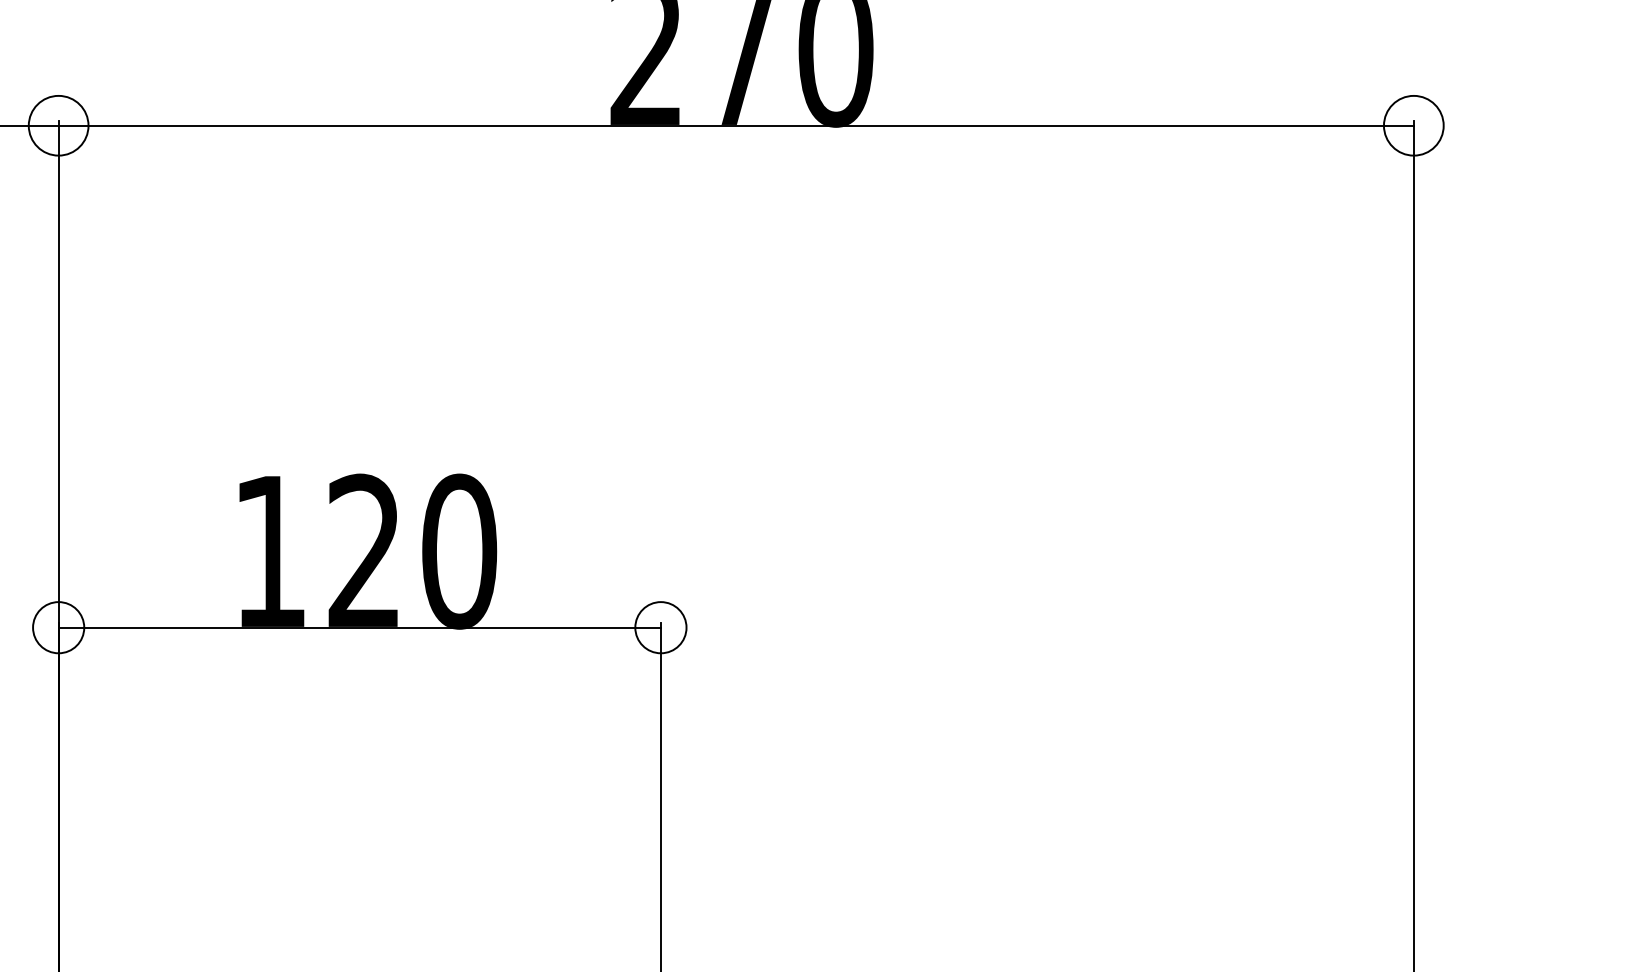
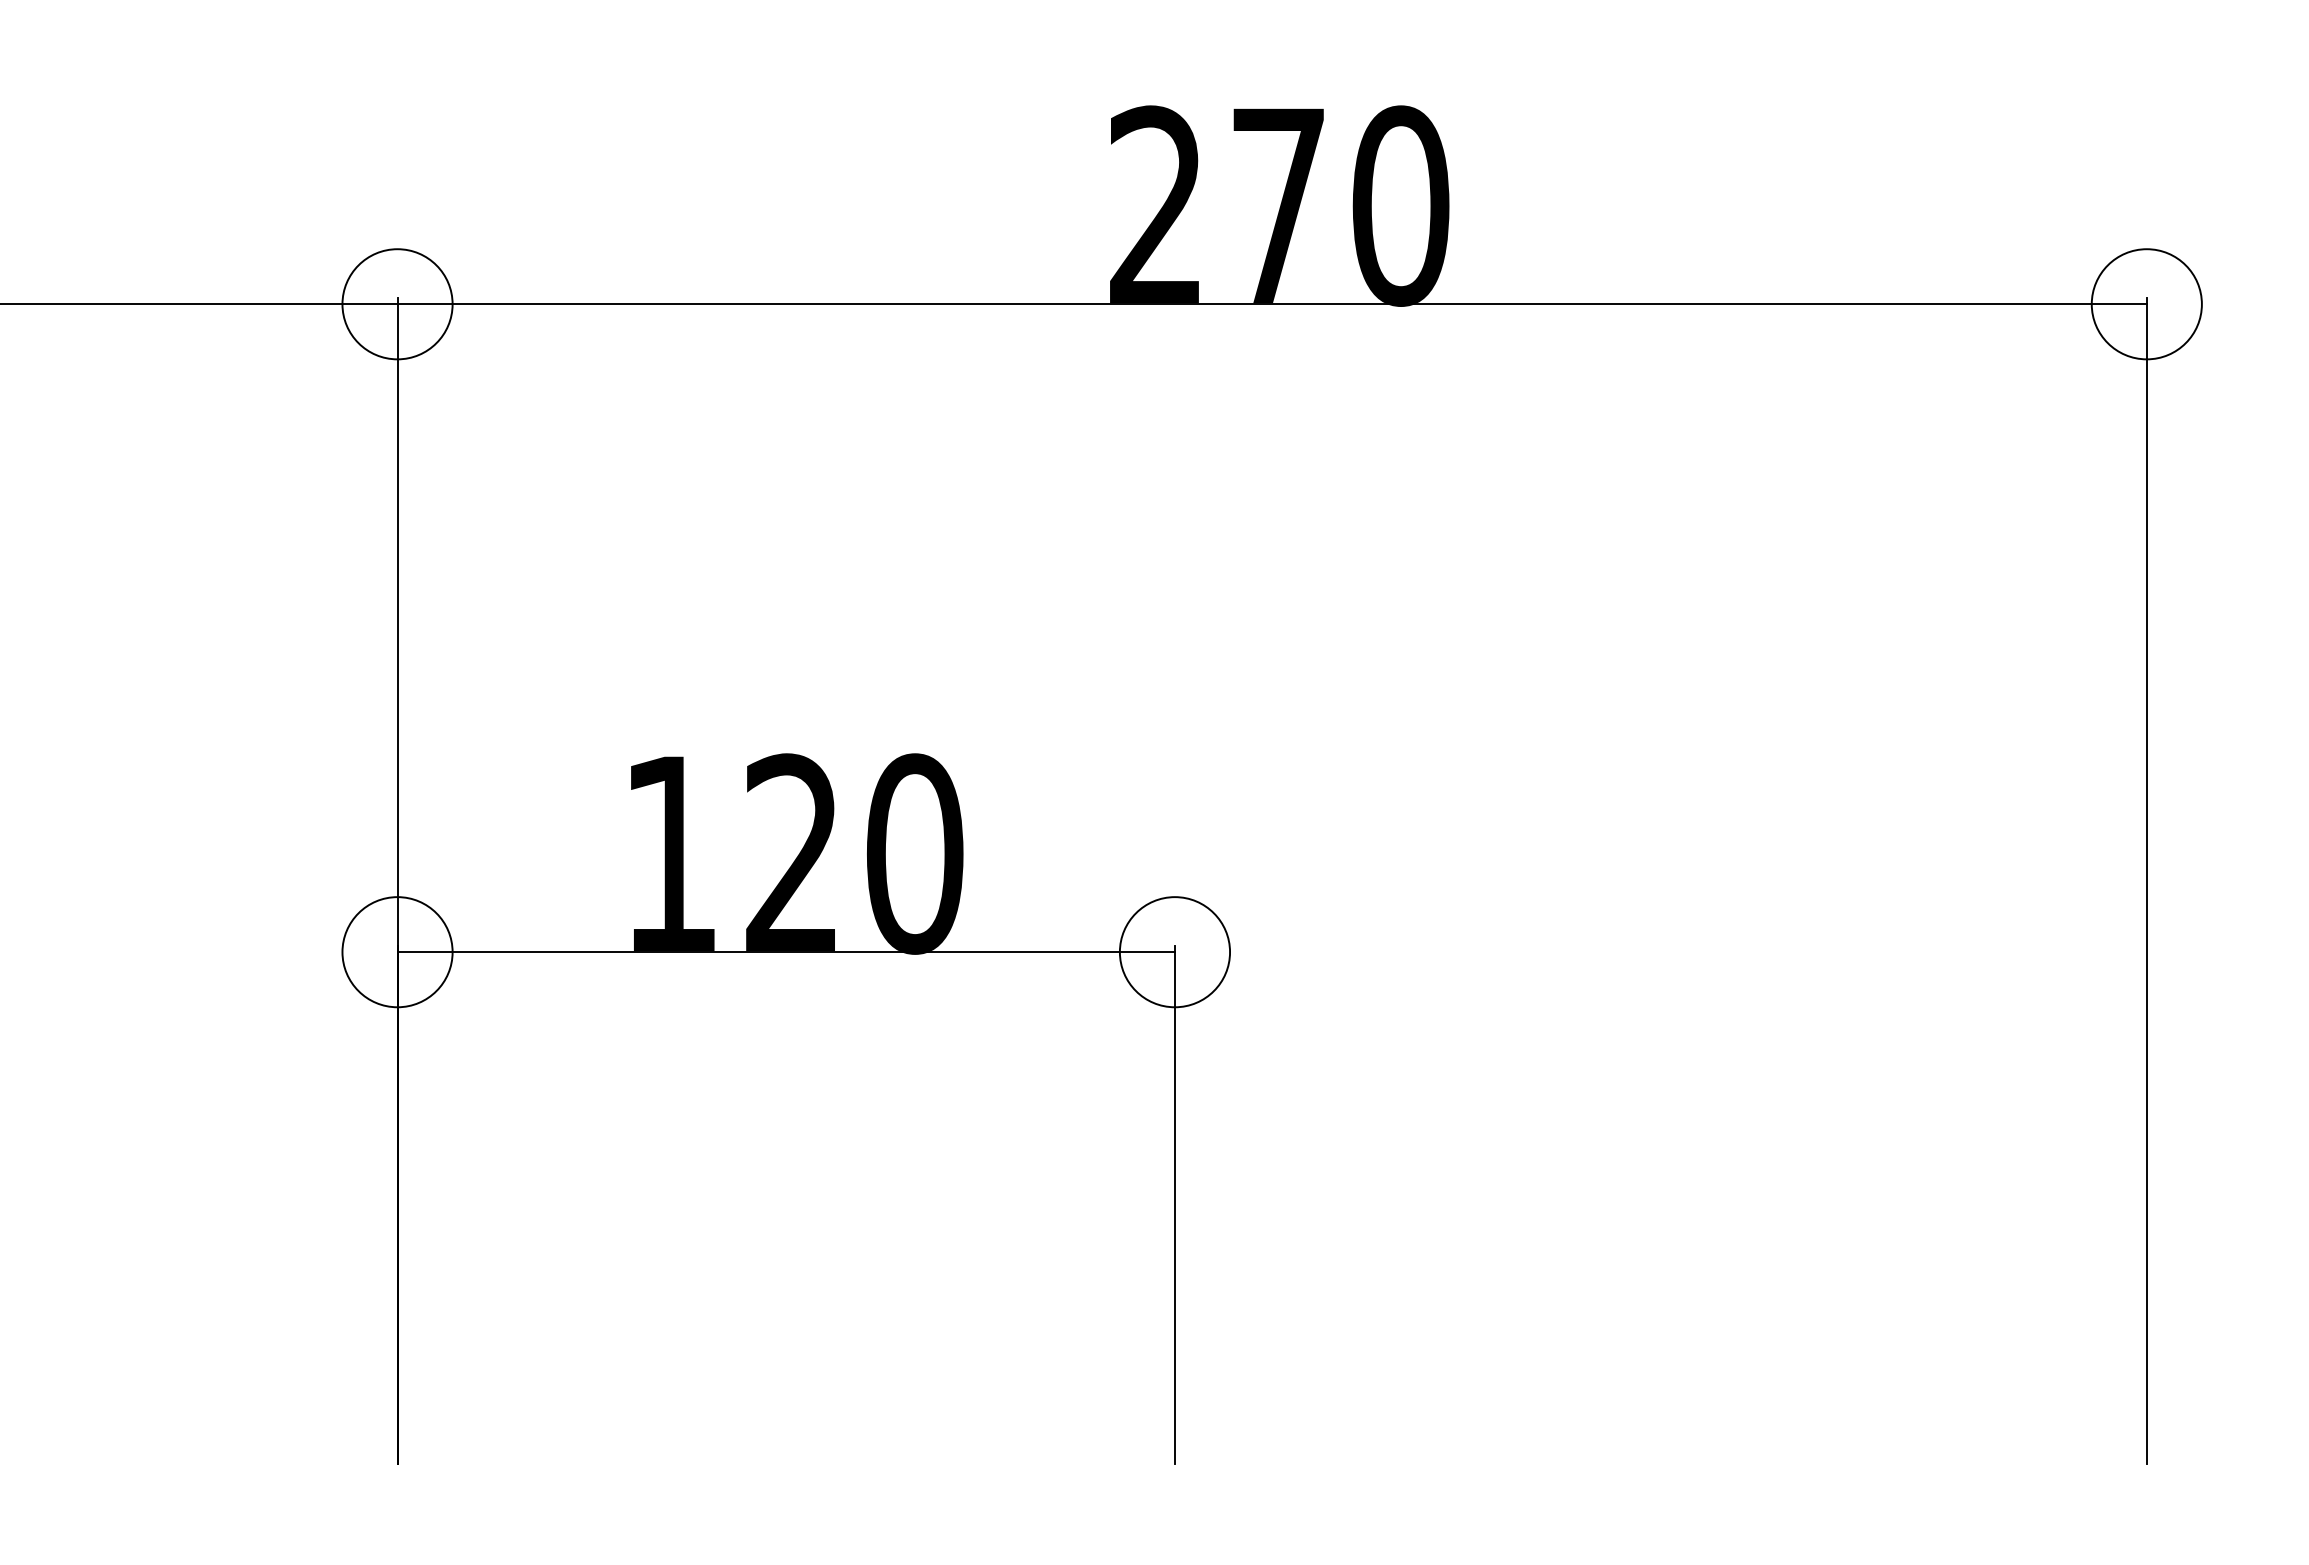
circle: (58, 125) -> (397, 304), size x1.43
circle: (1413, 125) -> (2146, 304), size x1.43
circle: (58, 627) -> (397, 952), size x1.67
circle: (660, 627) -> (1174, 952), size x1.67

